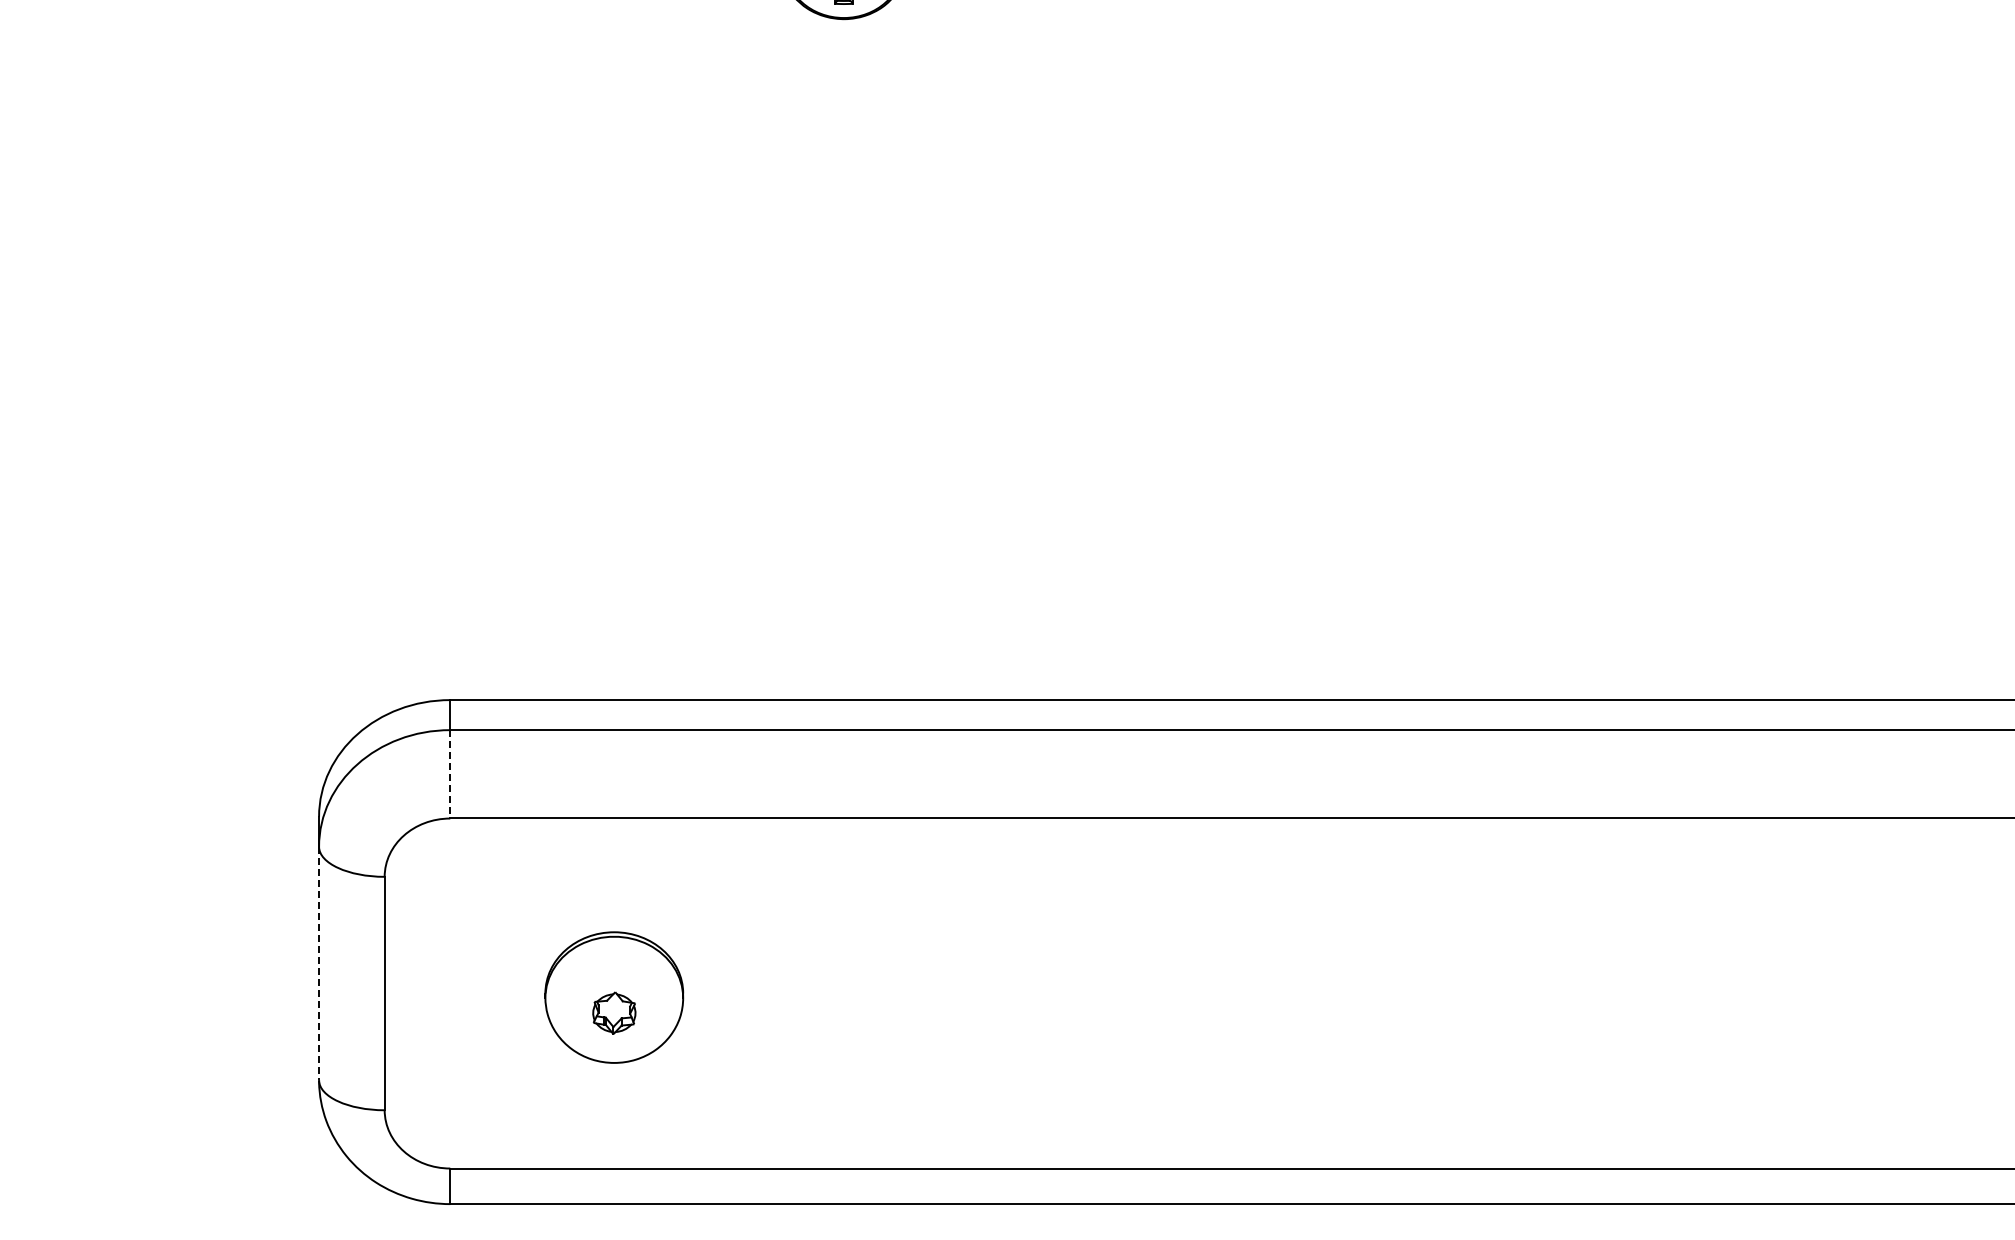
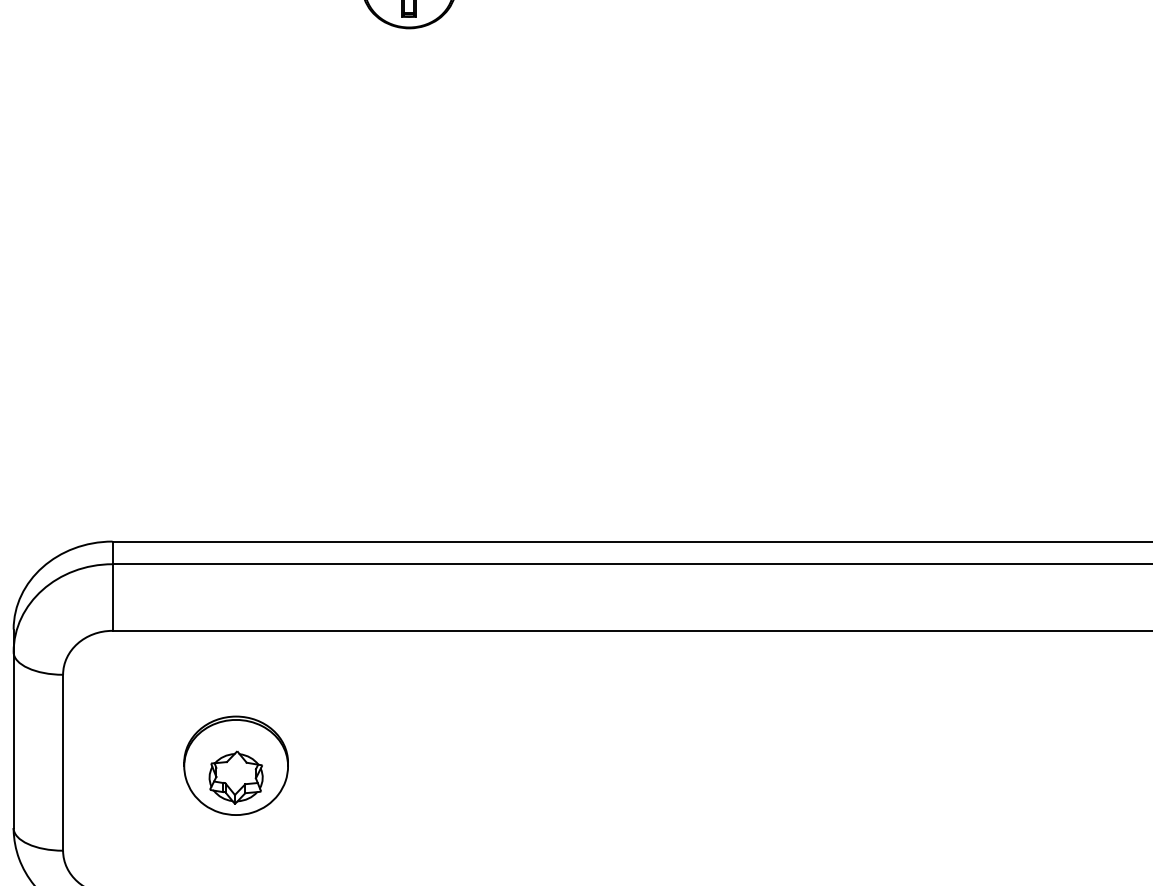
line: (450, 774) -> (112, 597), dashed -> solid
line: (319, 963) -> (13, 740), dashed -> solid
part: (614, 1012) -> (236, 777), size x1.67

